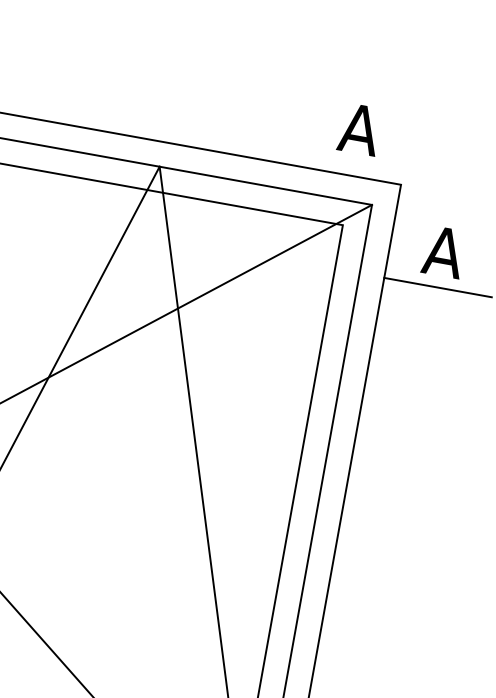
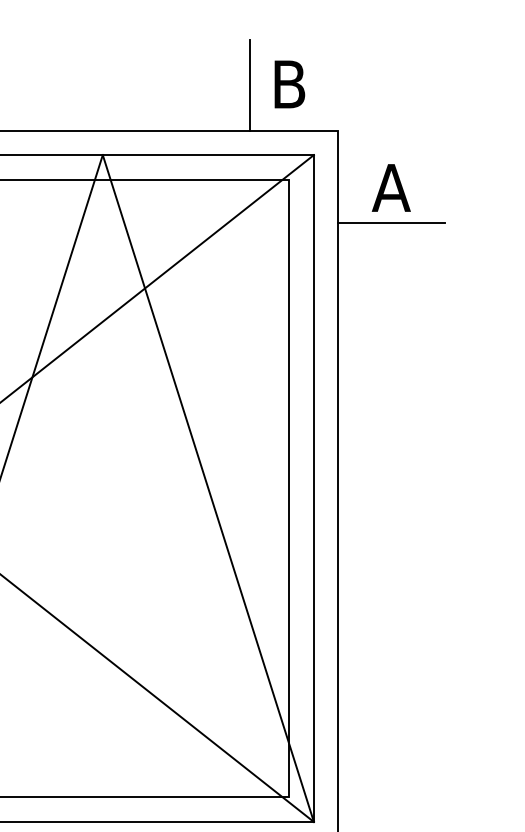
line: (319, 122) -> (249, 84), added
text: (359, 129) -> (288, 84), A -> B

